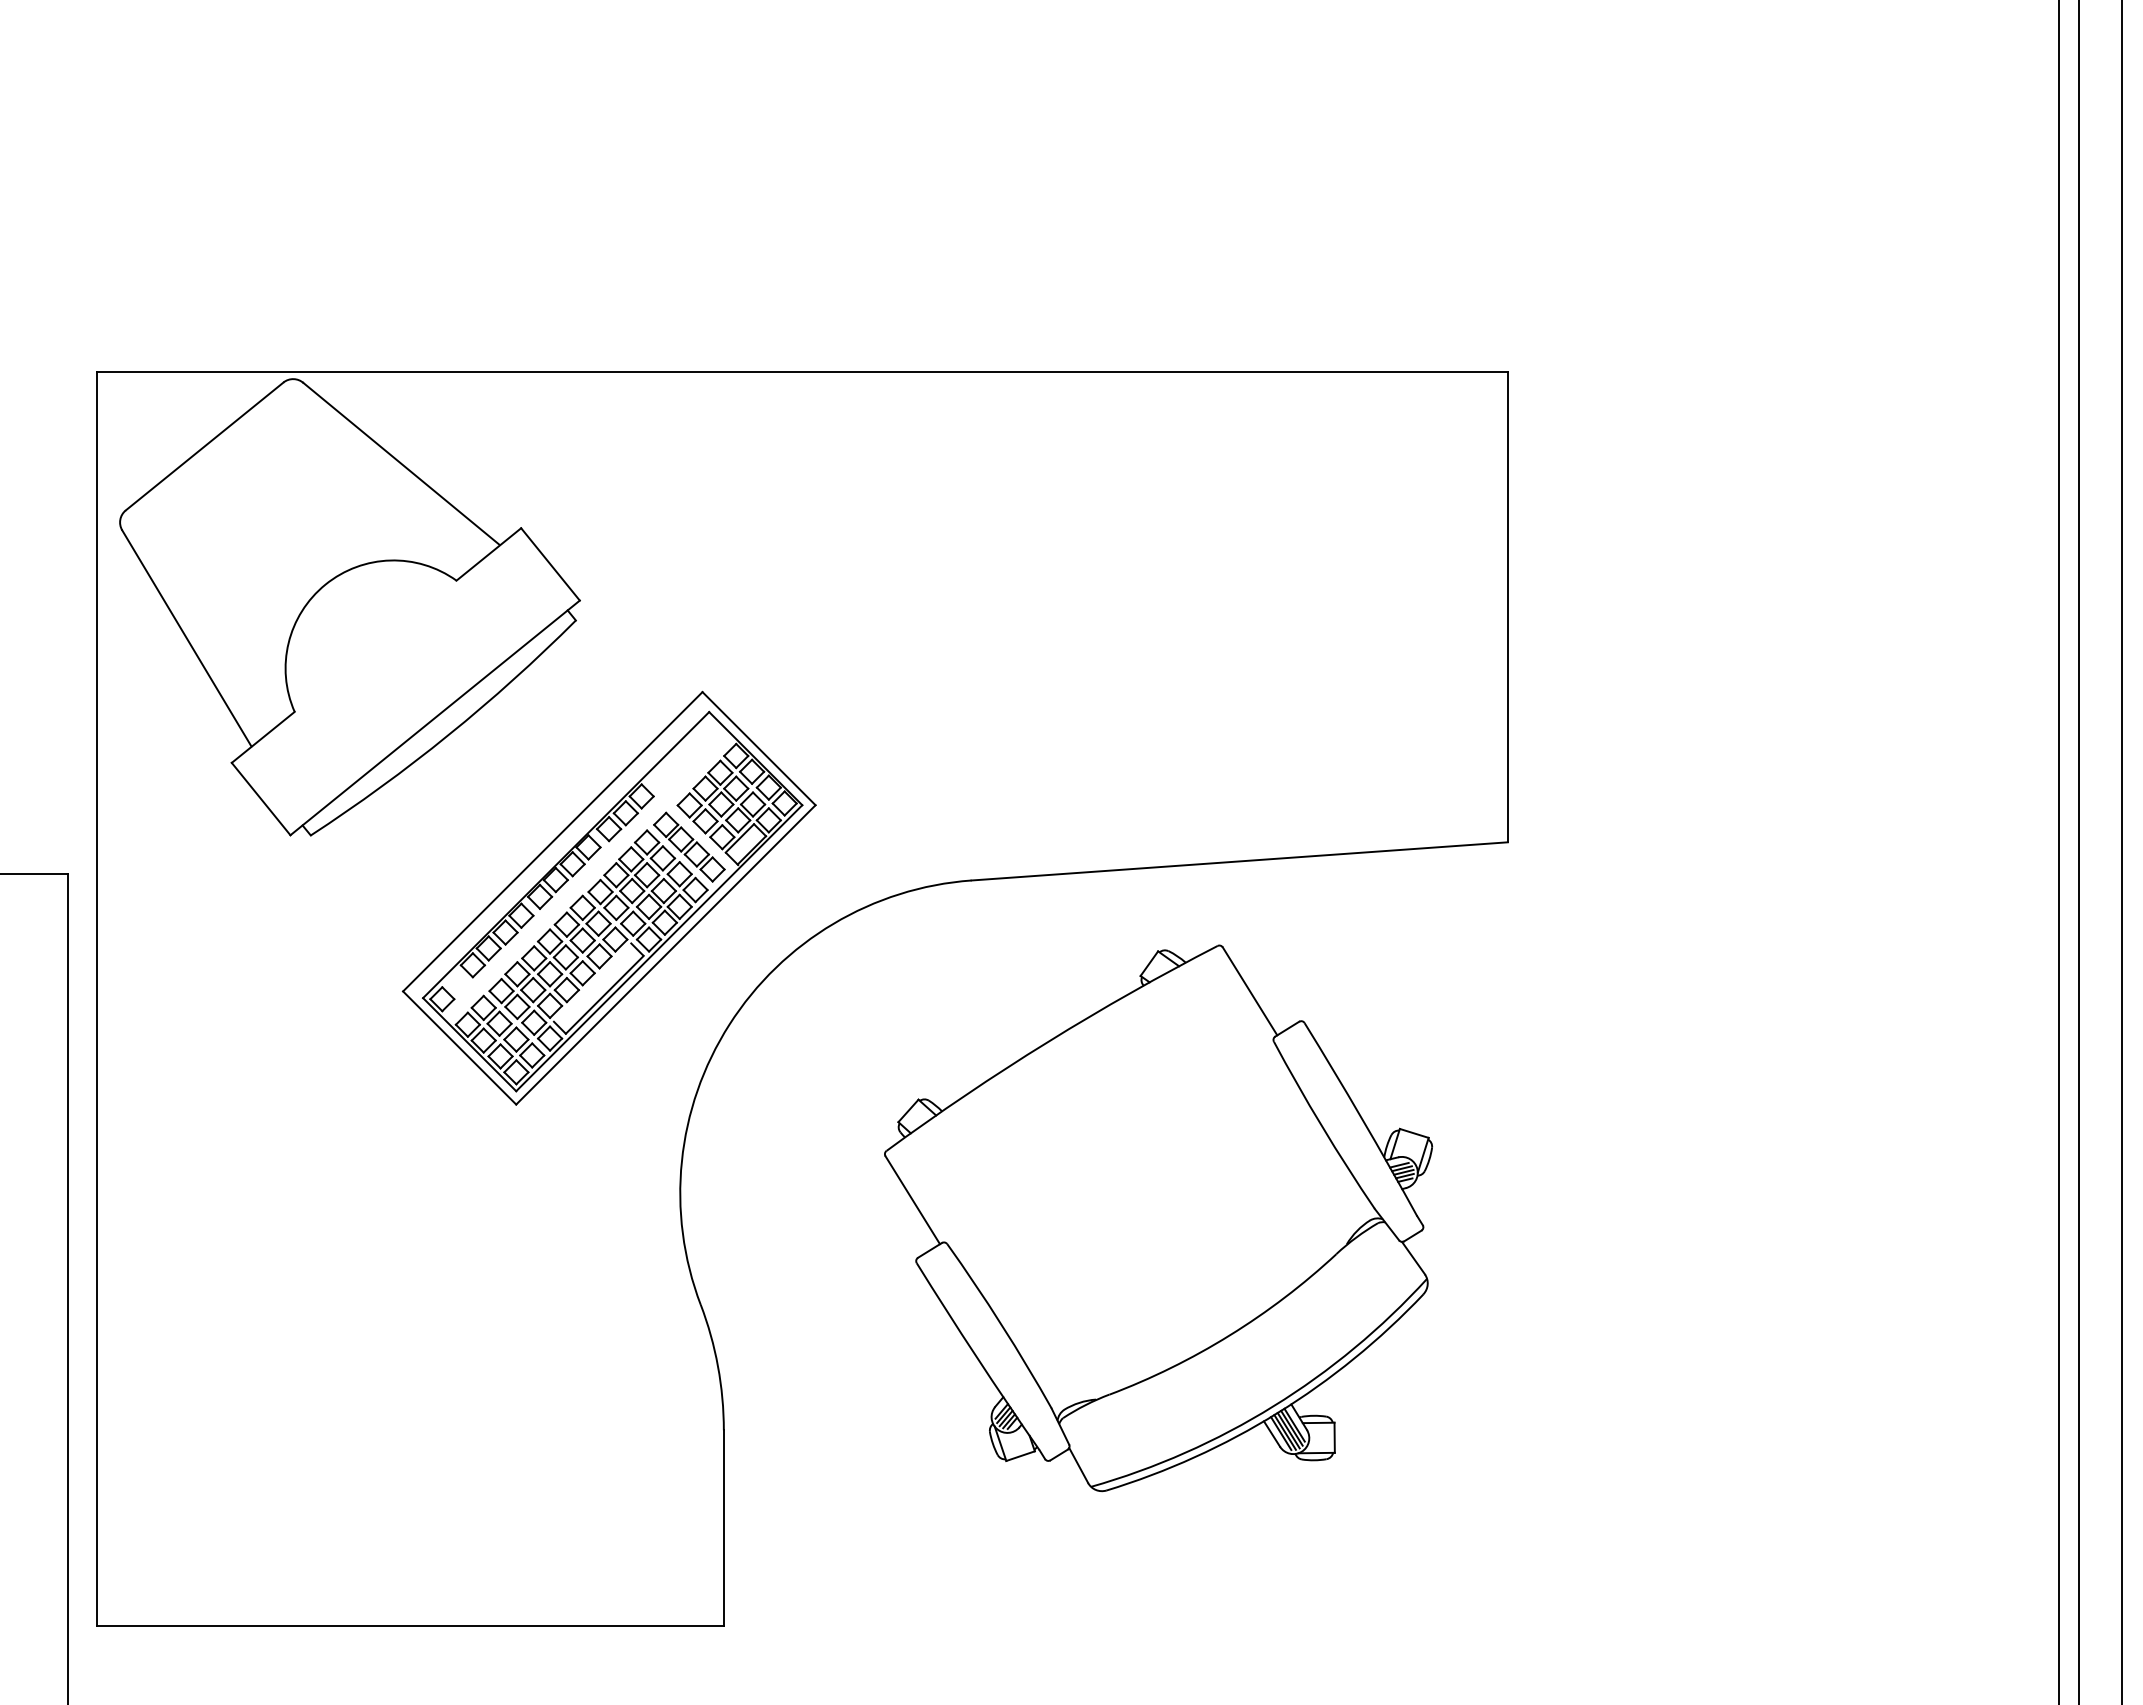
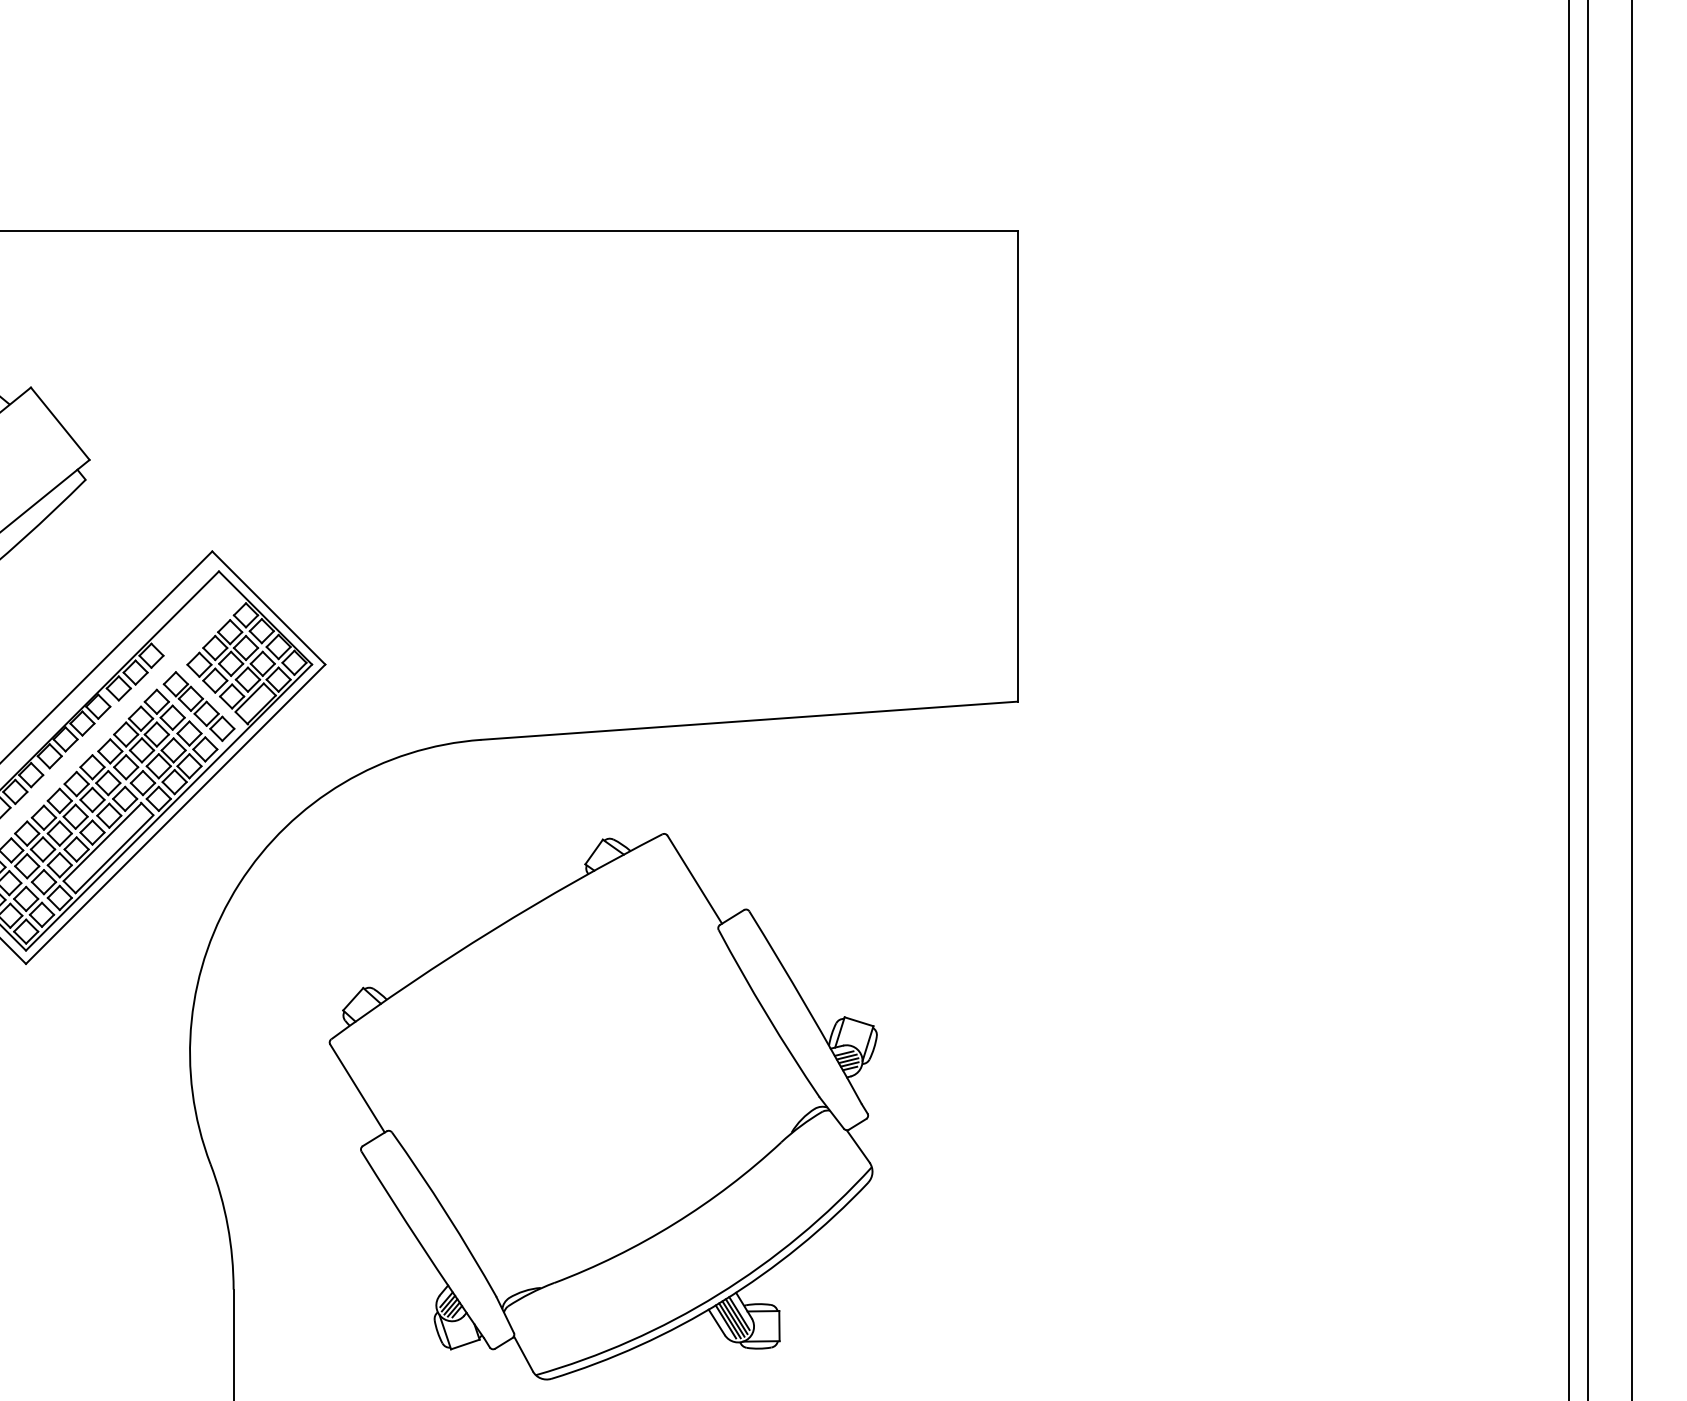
line: (592, 982) -> (102, 841), added
part: (1158, 1218) -> (603, 1106), moved

